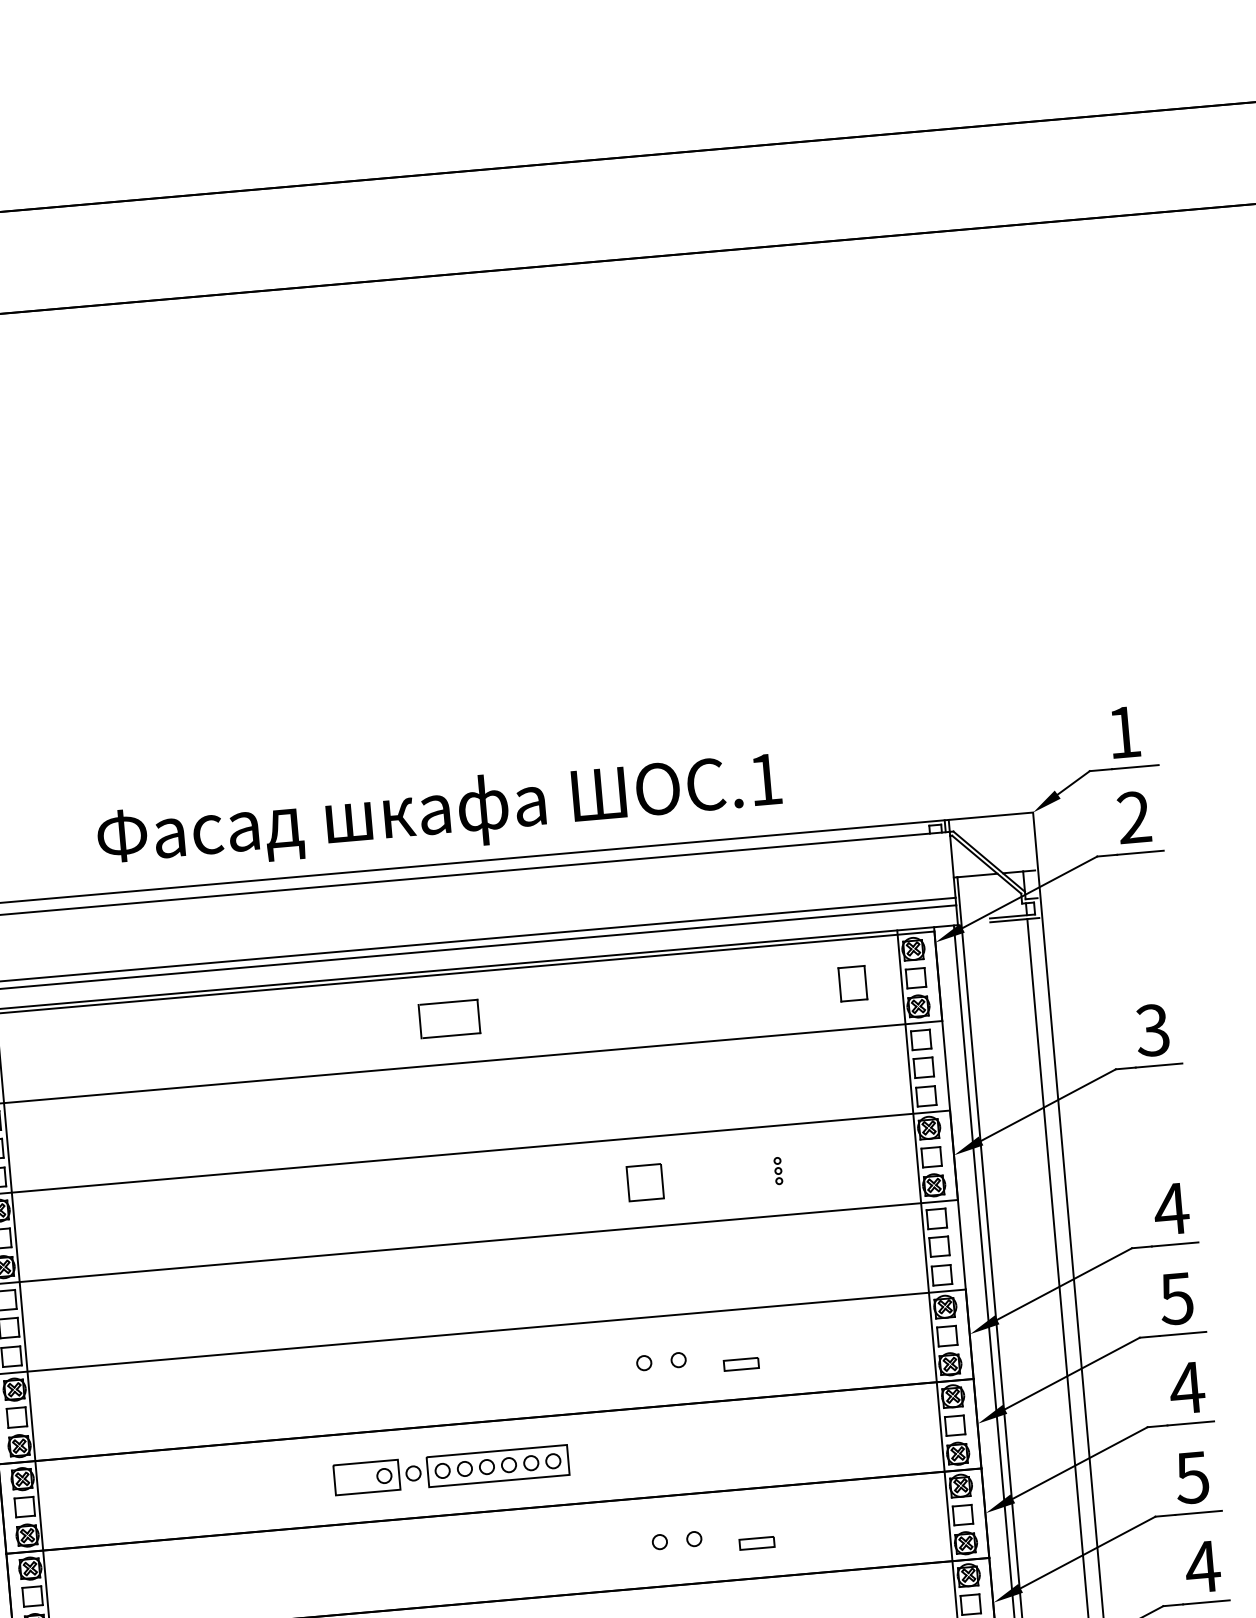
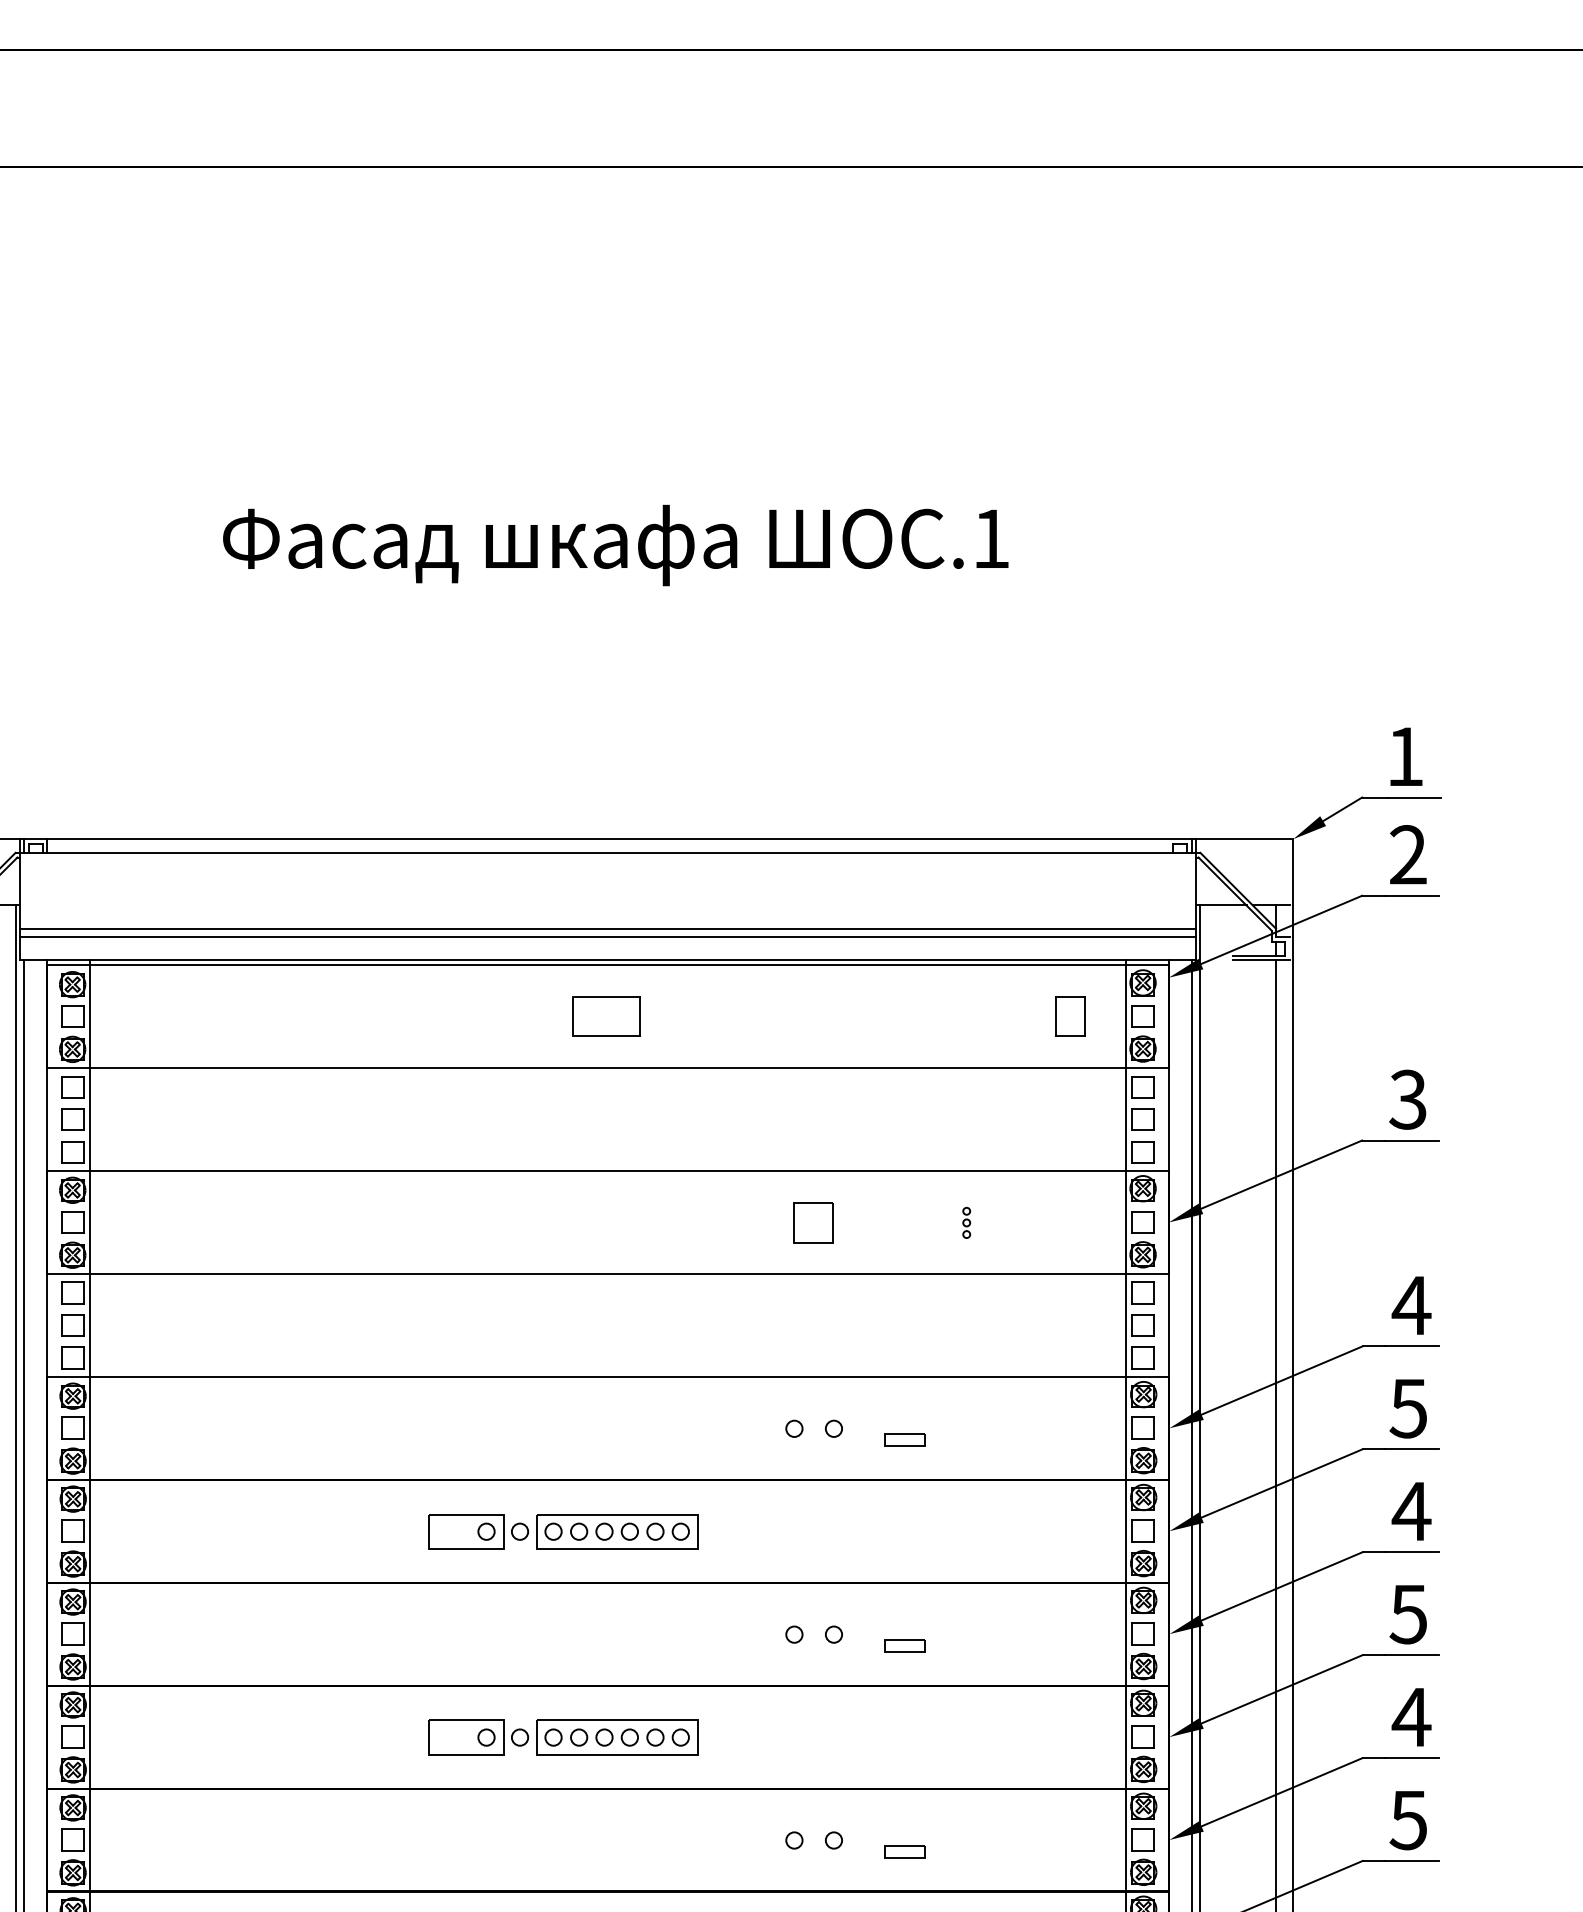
text: (439, 813) -> (615, 545), moved

